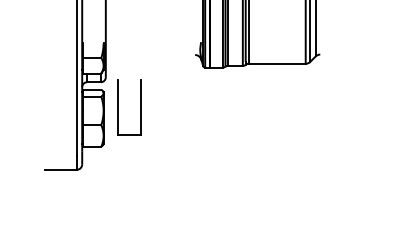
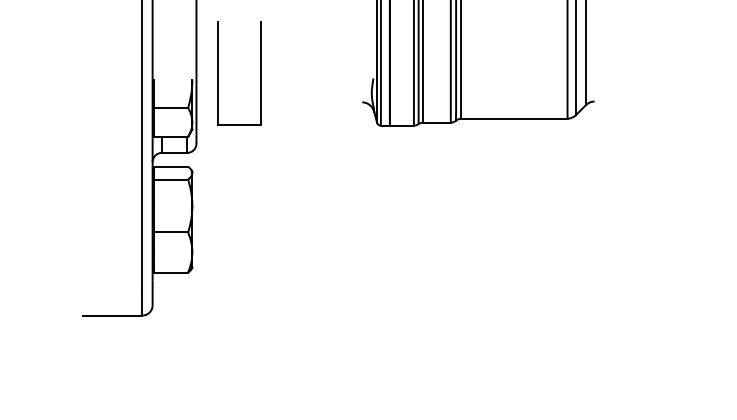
part: (118, 107) -> (219, 73), moved

